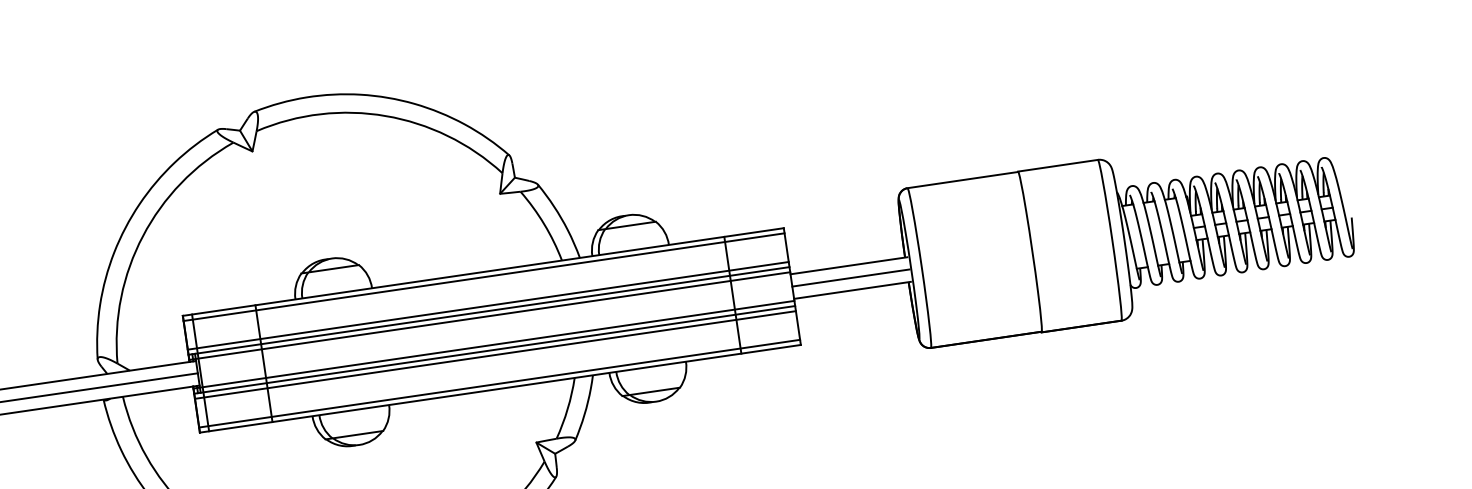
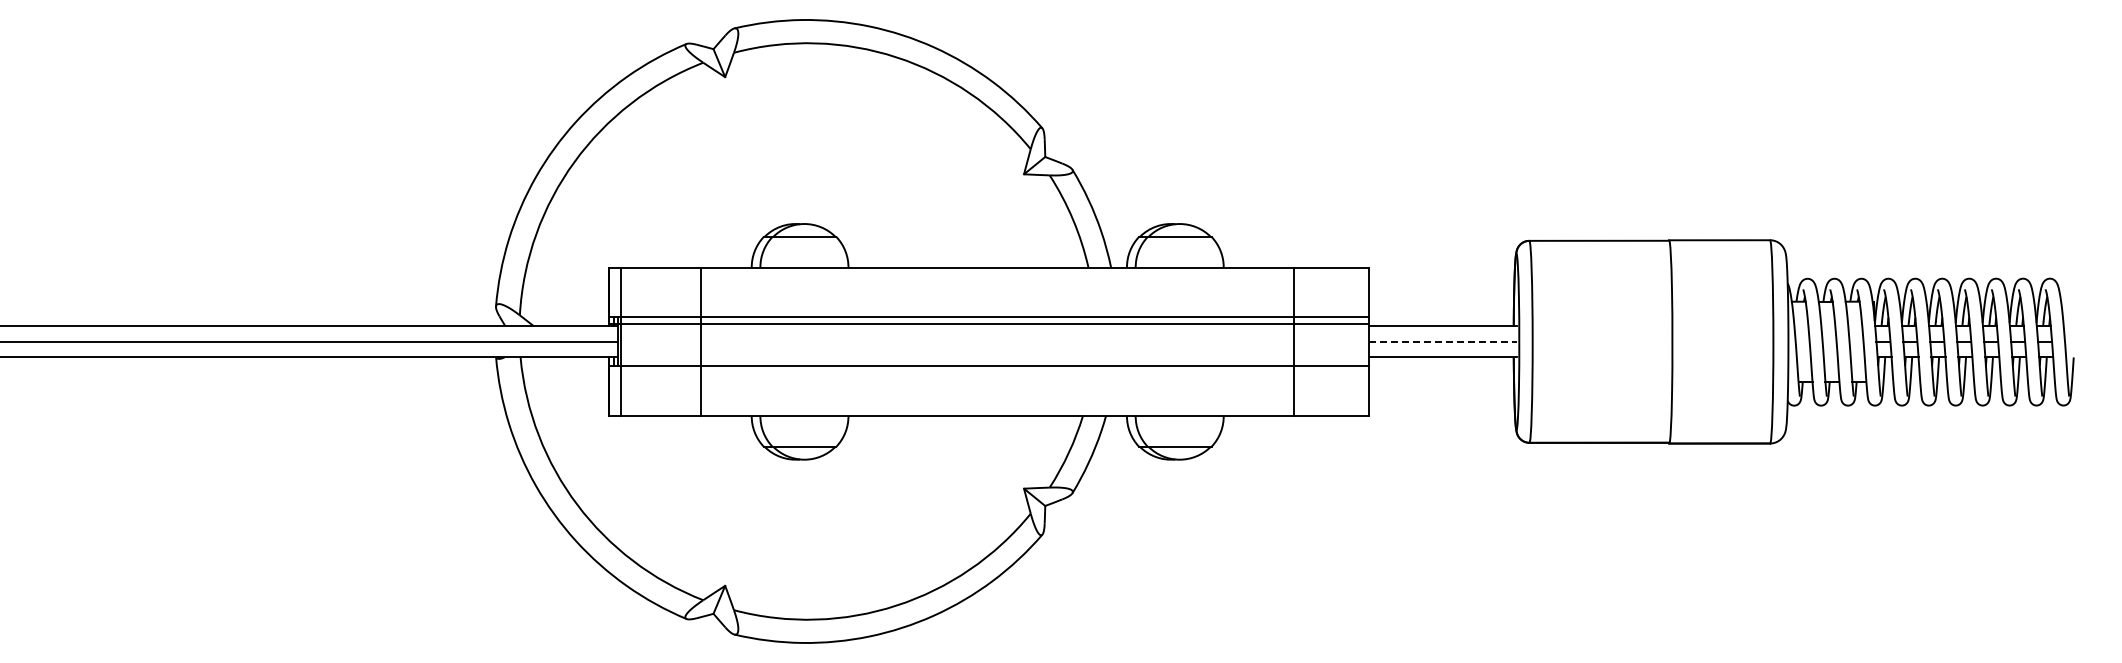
line: (483, 277) -> (988, 274), removed
line: (851, 277) -> (1443, 341), solid -> dashed
line: (487, 305) -> (988, 310), removed
line: (493, 344) -> (988, 359), removed
line: (494, 354) -> (988, 372), removed
line: (499, 384) -> (988, 409), removed

